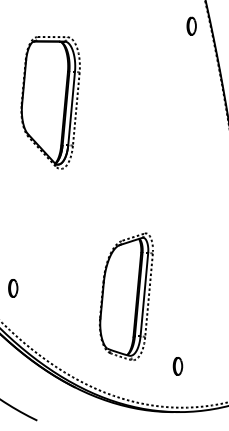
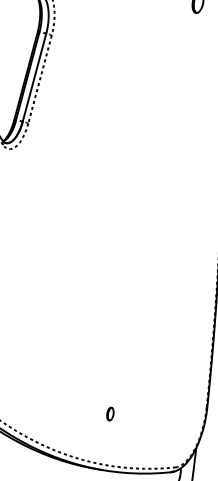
part: (126, 296) -> (62, 318), removed
part: (177, 366) -> (109, 414), size x0.6

